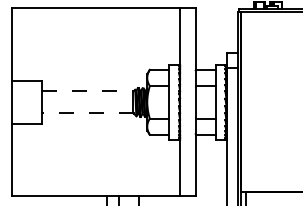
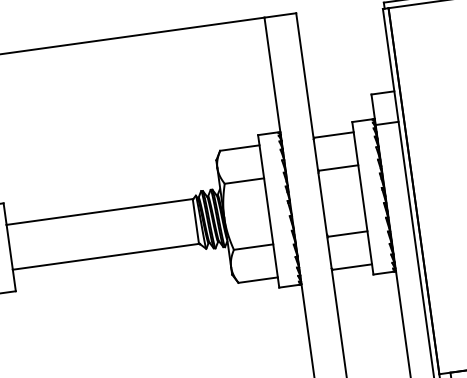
line: (87, 91) -> (99, 212), dashed -> solid
line: (87, 113) -> (105, 257), dashed -> solid

